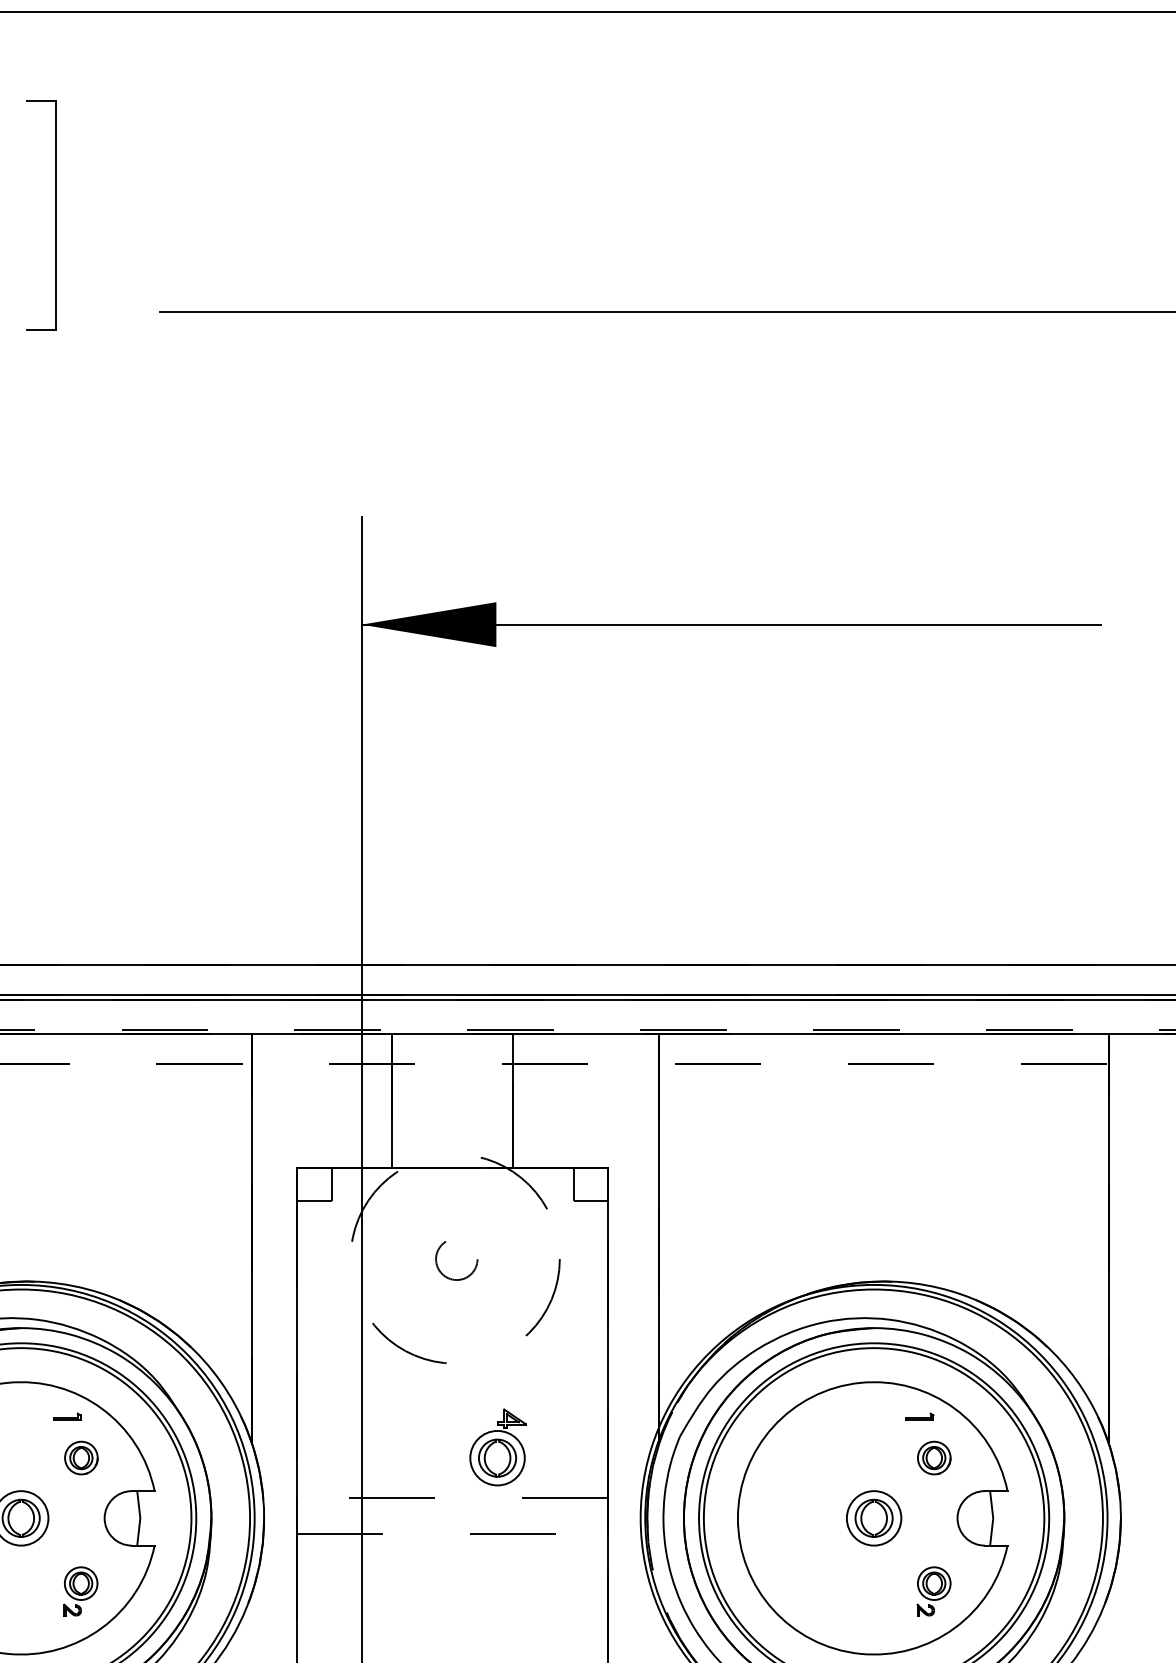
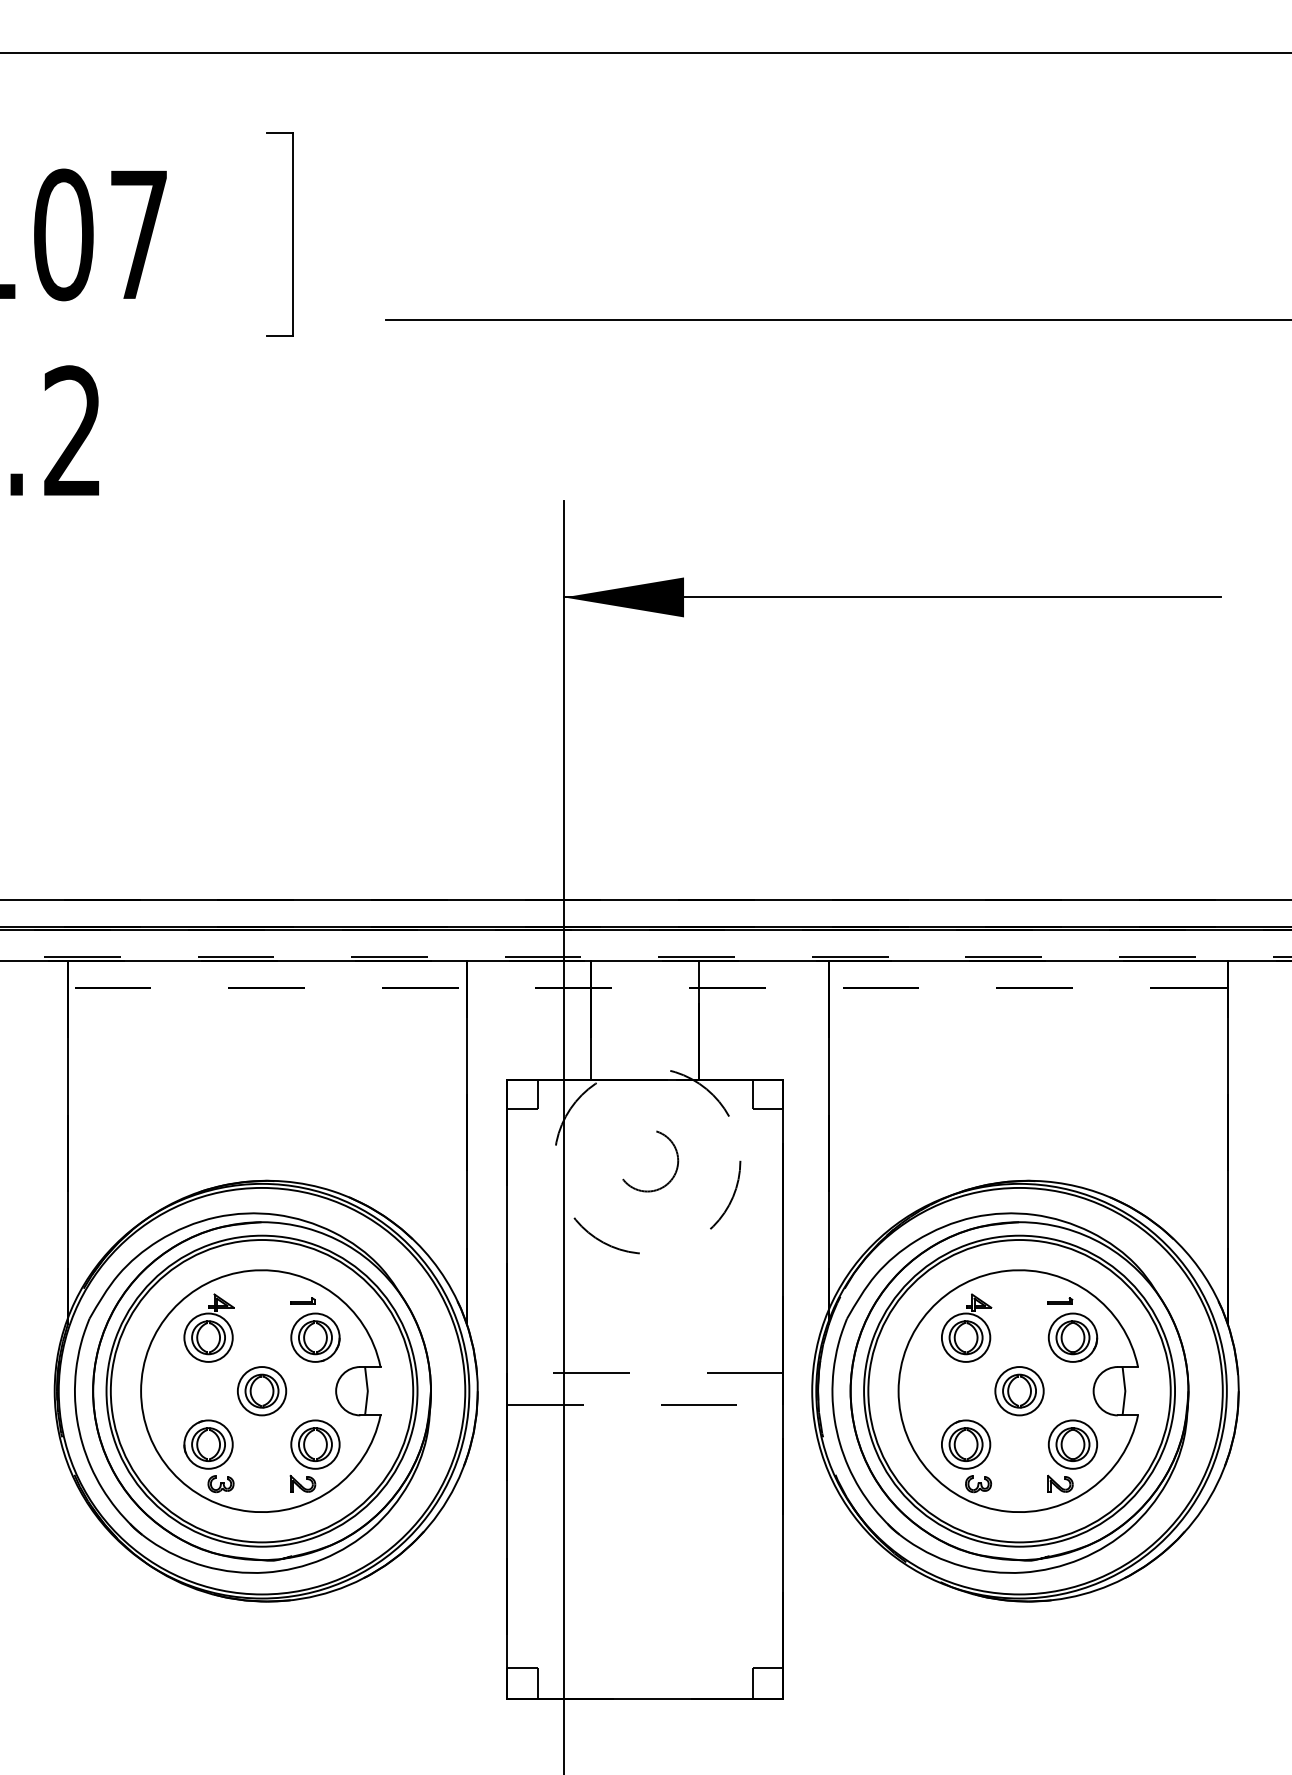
circle: (458, 1259) -> (650, 1161), size x1.67
part: (498, 1446) -> (966, 1327), moved
part: (81, 1457) -> (315, 1337), size x1.67
part: (933, 1457) -> (1072, 1337), size x1.67
part: (80, 1590) -> (314, 1455), size x1.67
part: (933, 1590) -> (1072, 1455), size x1.67
part: (814, 1591) -> (966, 1456), added

